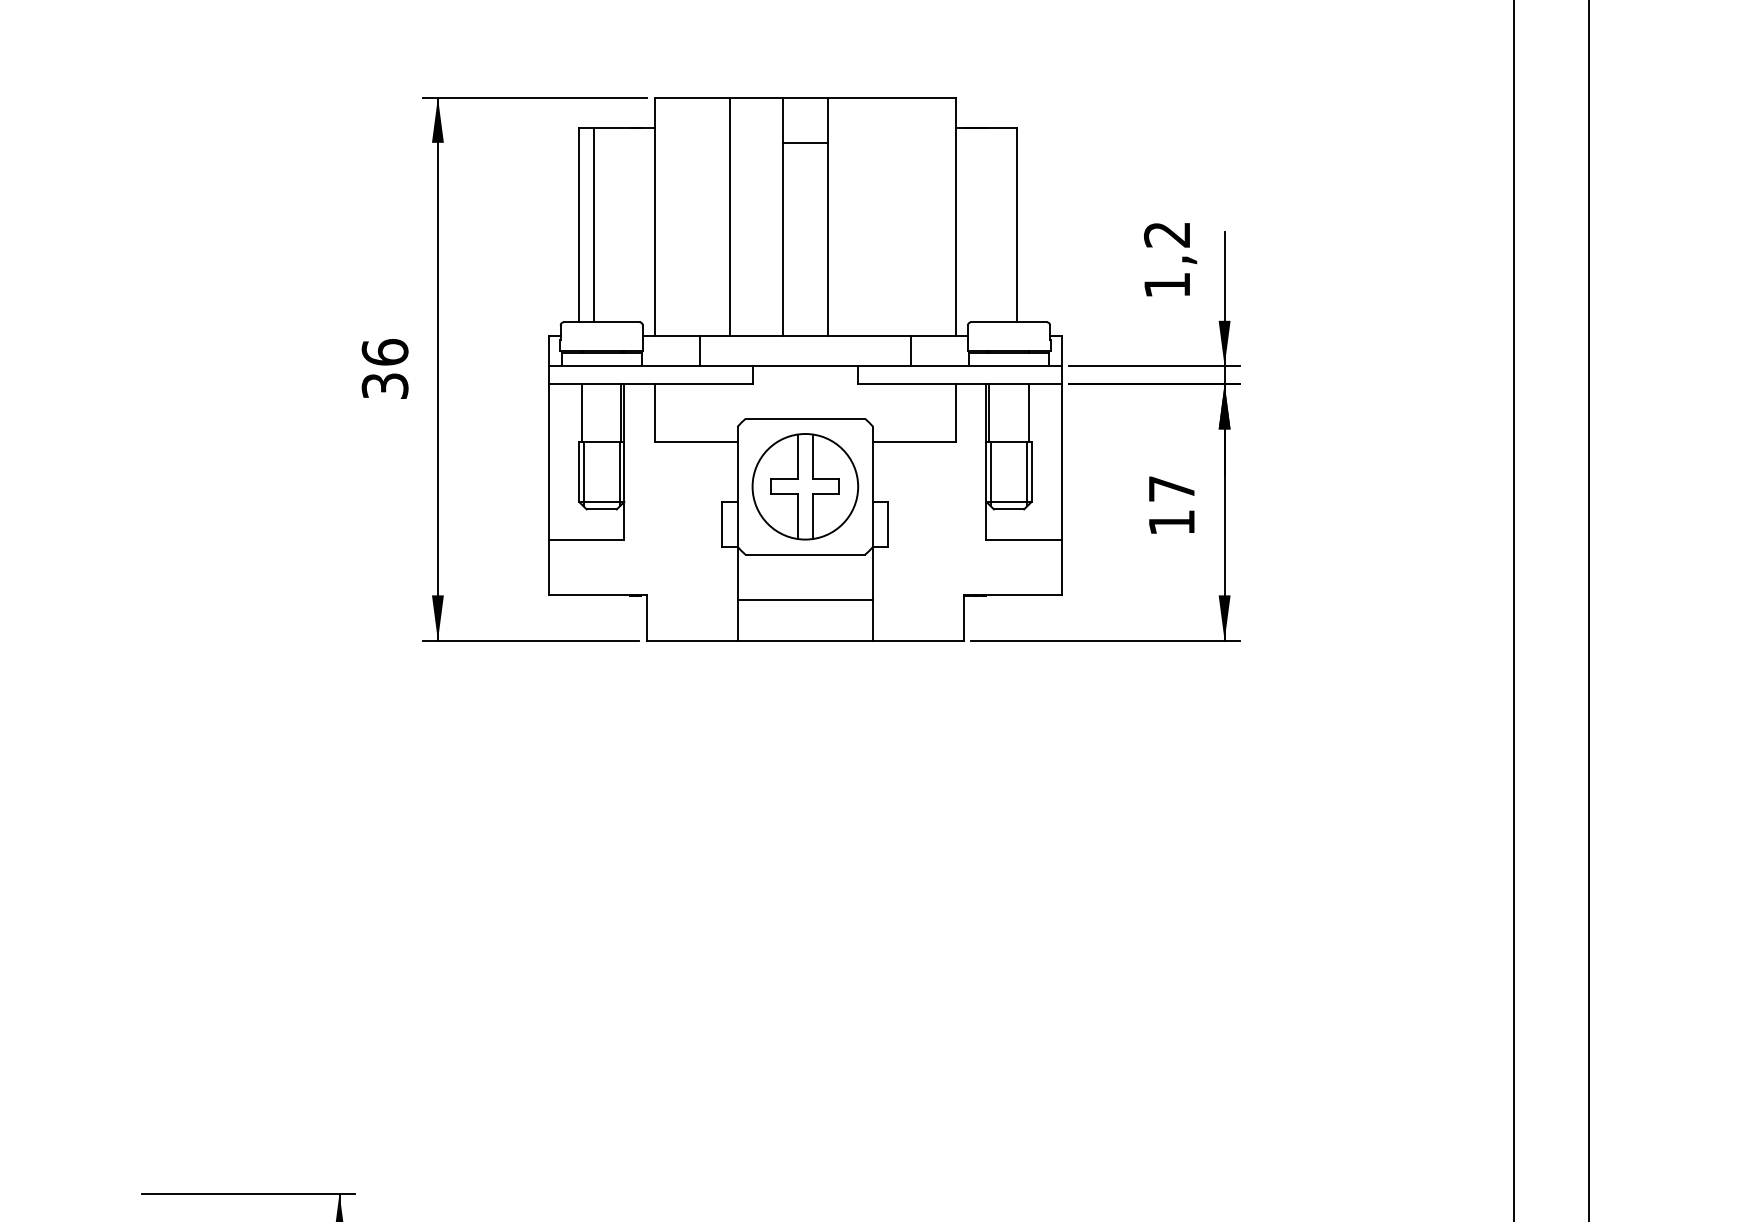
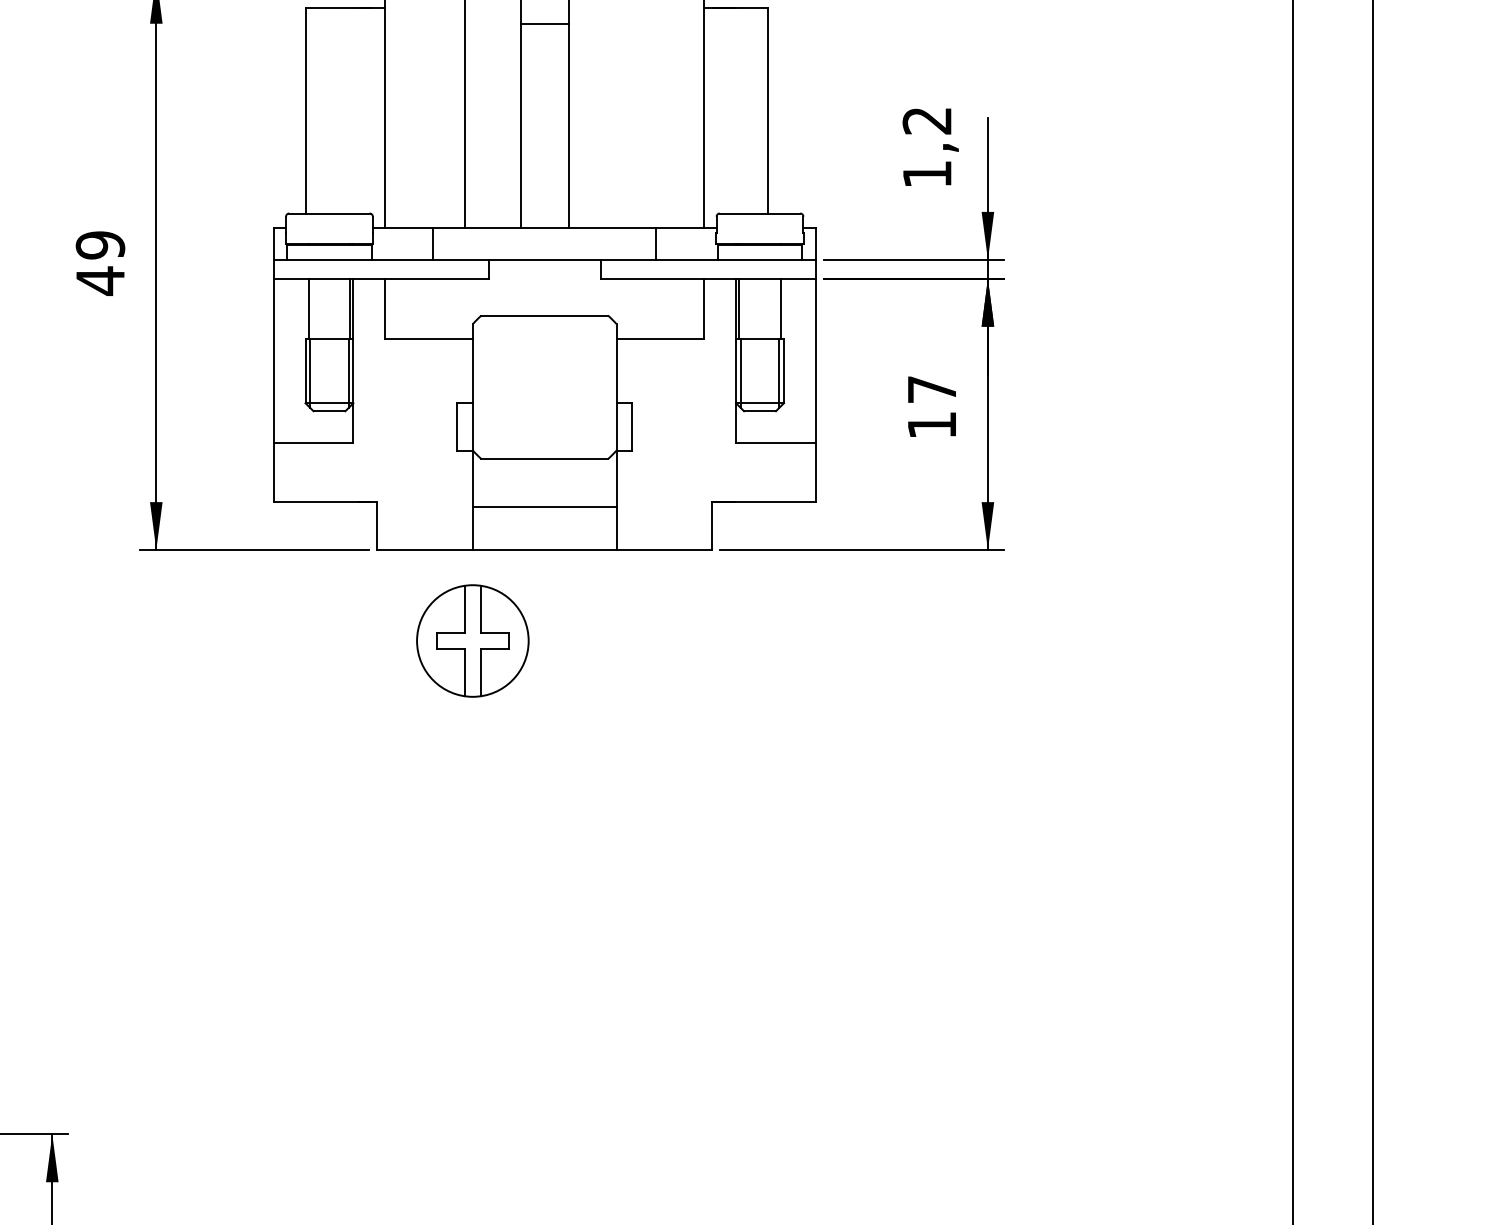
line: (594, 224) -> (321, 110), removed
text: (384, 369) -> (99, 263), 36 -> 49
part: (805, 486) -> (472, 640), moved

